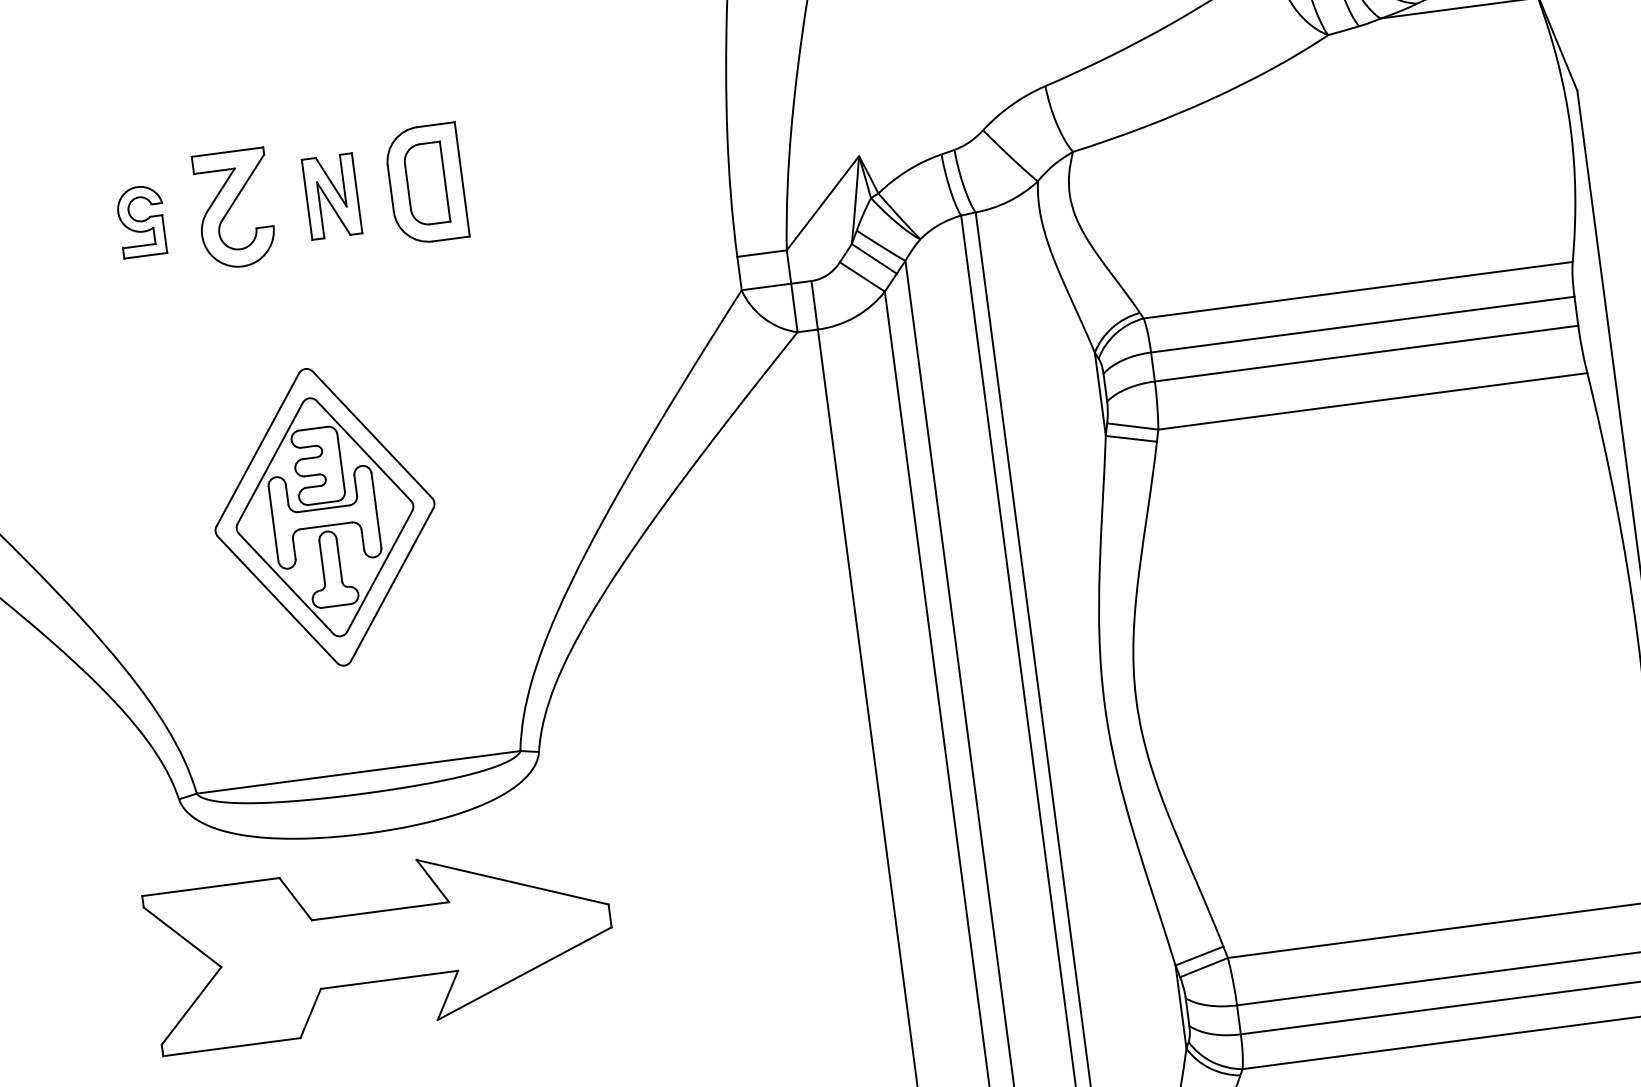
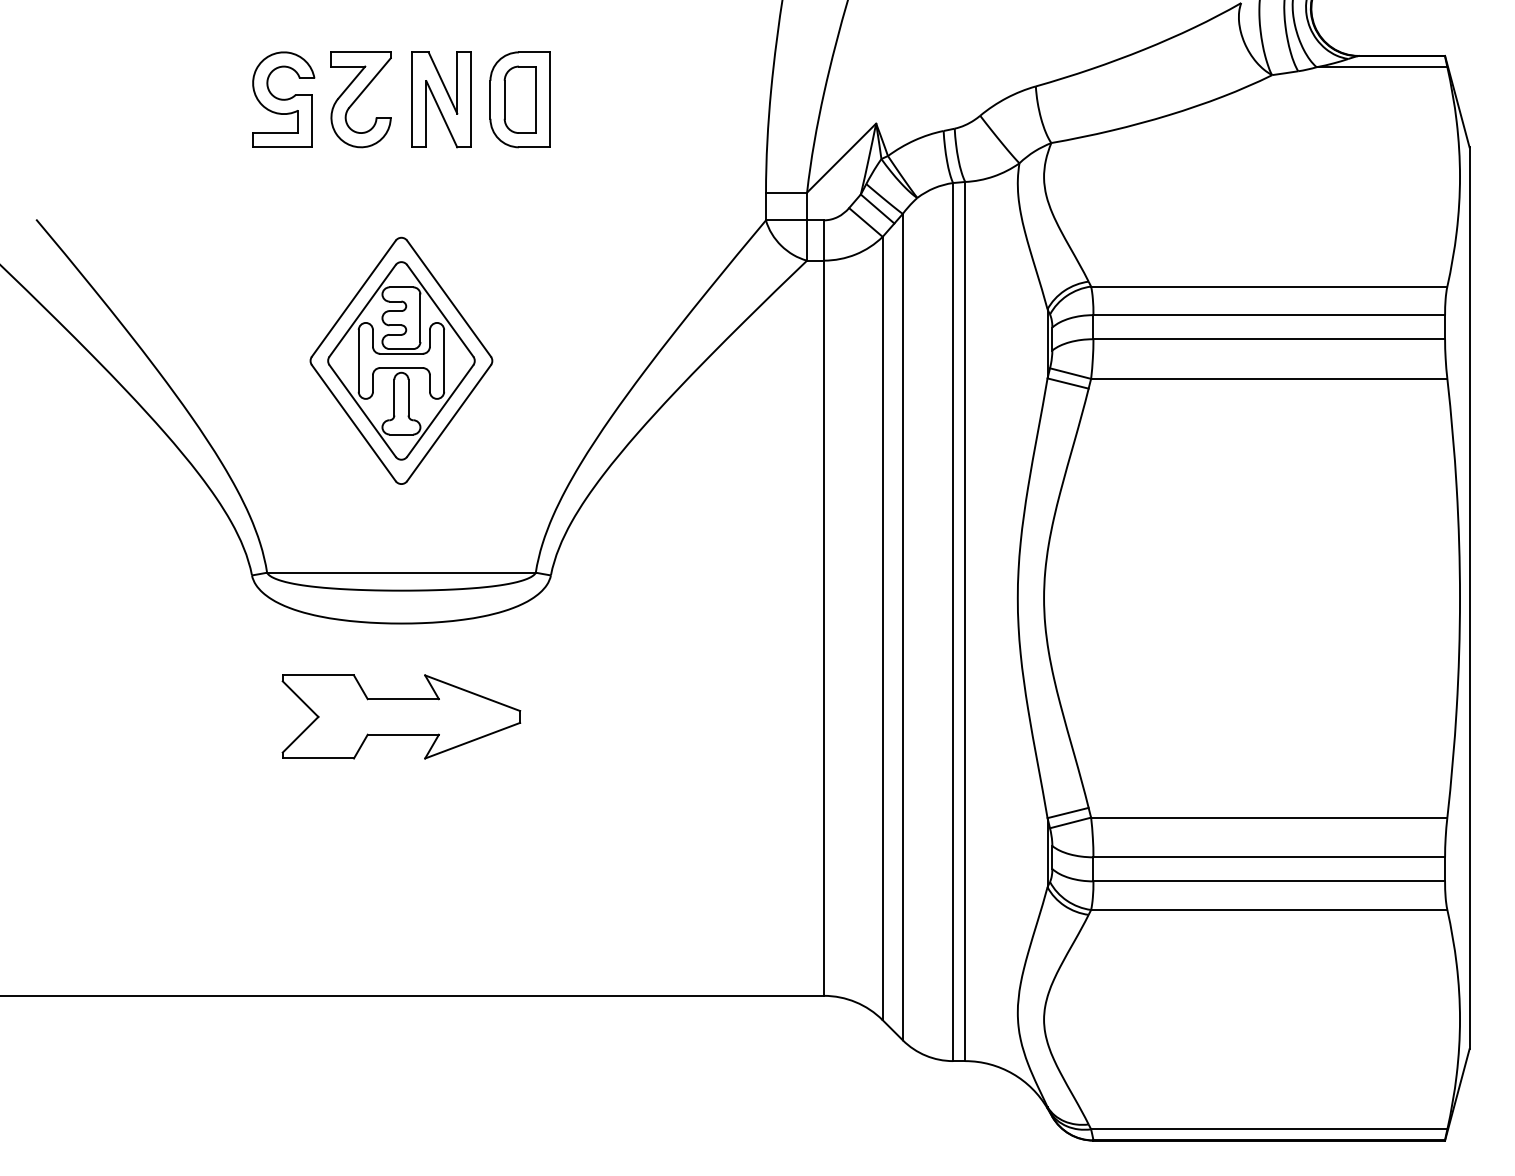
part: (331, 196) -> (441, 99), size x1.43
part: (141, 221) -> (283, 99), size x1.67
part: (381, 945) -> (401, 716), size x0.62

